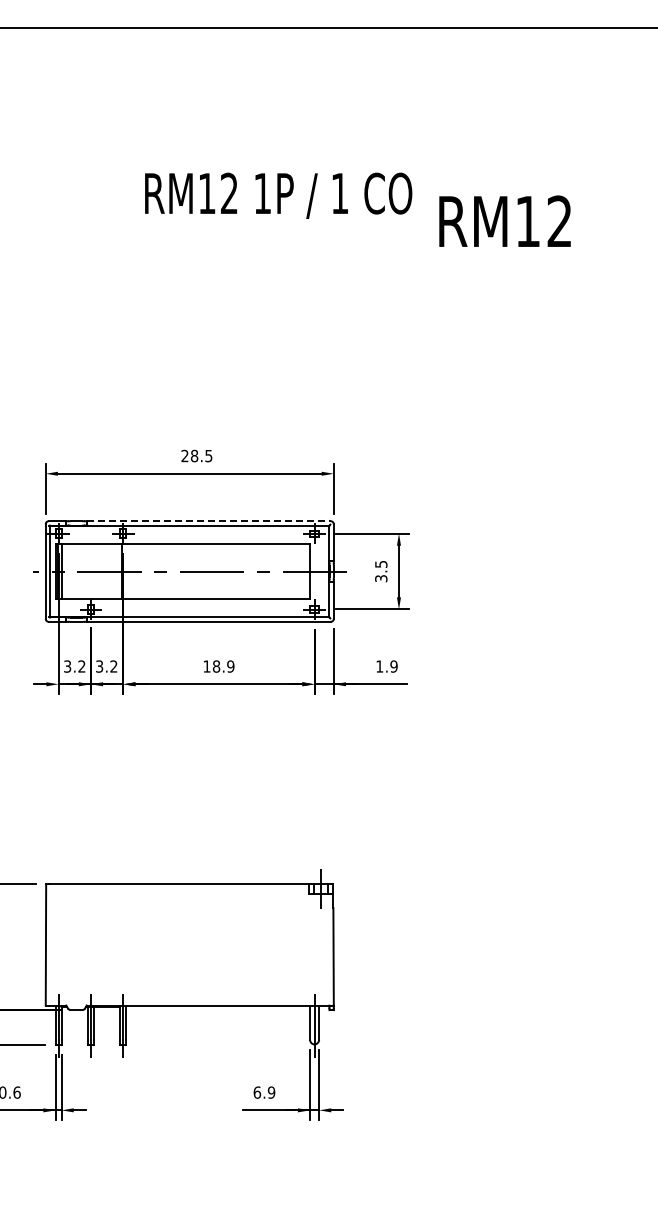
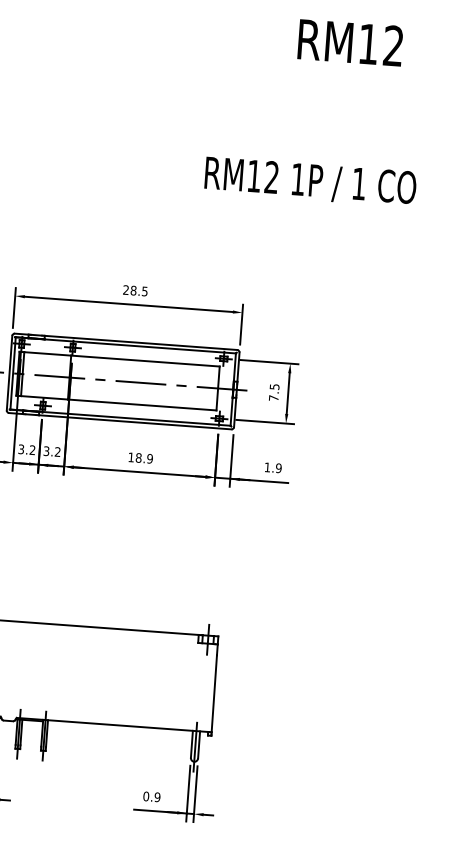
text: (278, 195) -> (310, 181), moved
text: (504, 220) -> (350, 42), moved
line: (209, 521) -> (141, 343), dashed -> solid
text: (381, 578) -> (274, 398), 3.5 -> 7.5
text: (257, 1092) -> (146, 796), 6.9 -> 0.9

